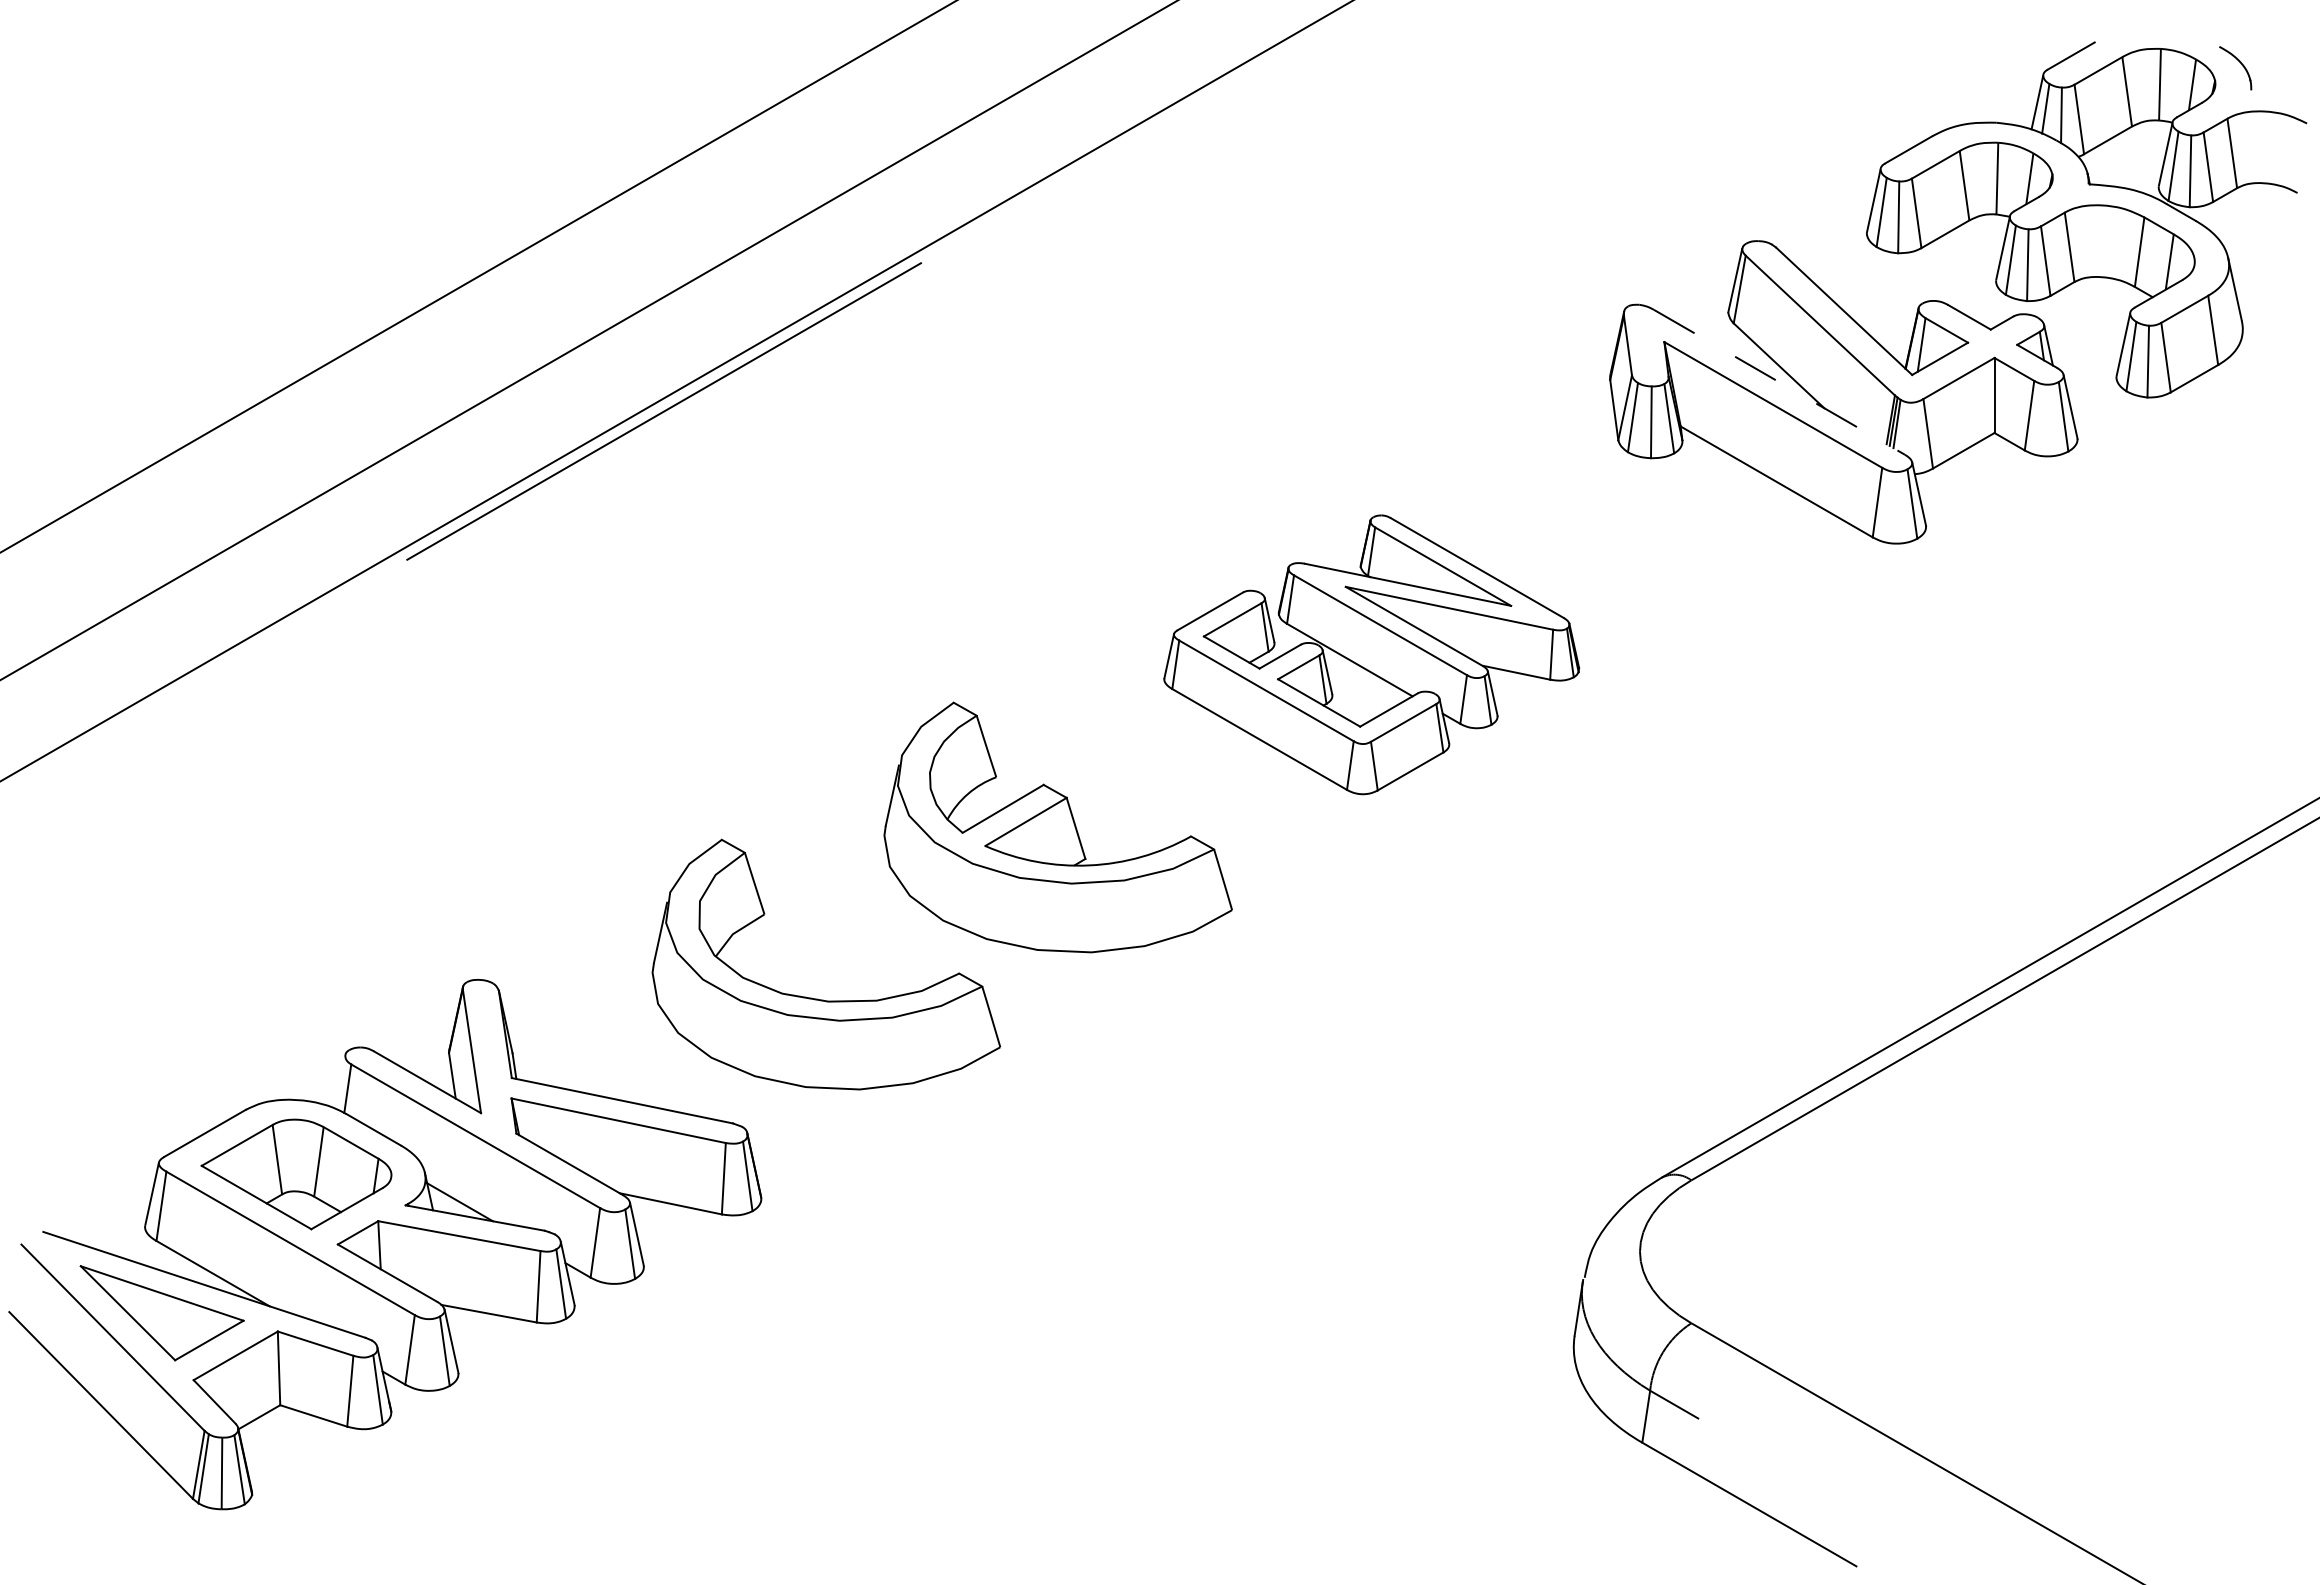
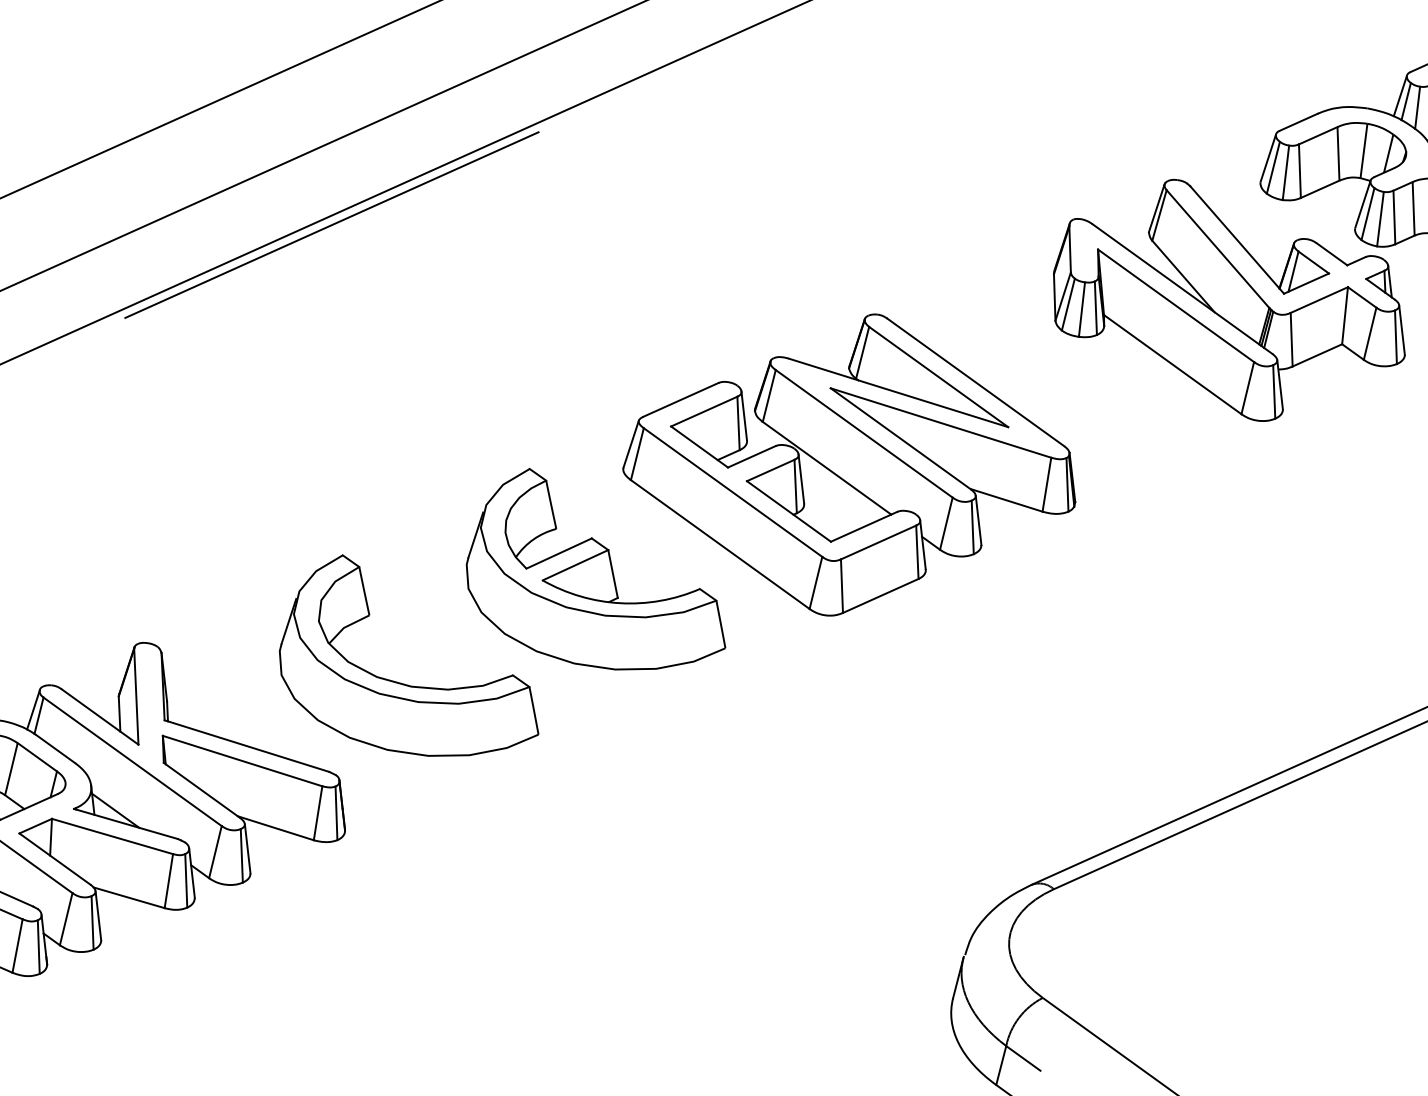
line: (1779, 382) -> (1182, 289), dashed -> solid
part: (1371, 654) -> (851, 464), size x1.43
line: (339, 1082) -> (33, 710), added

